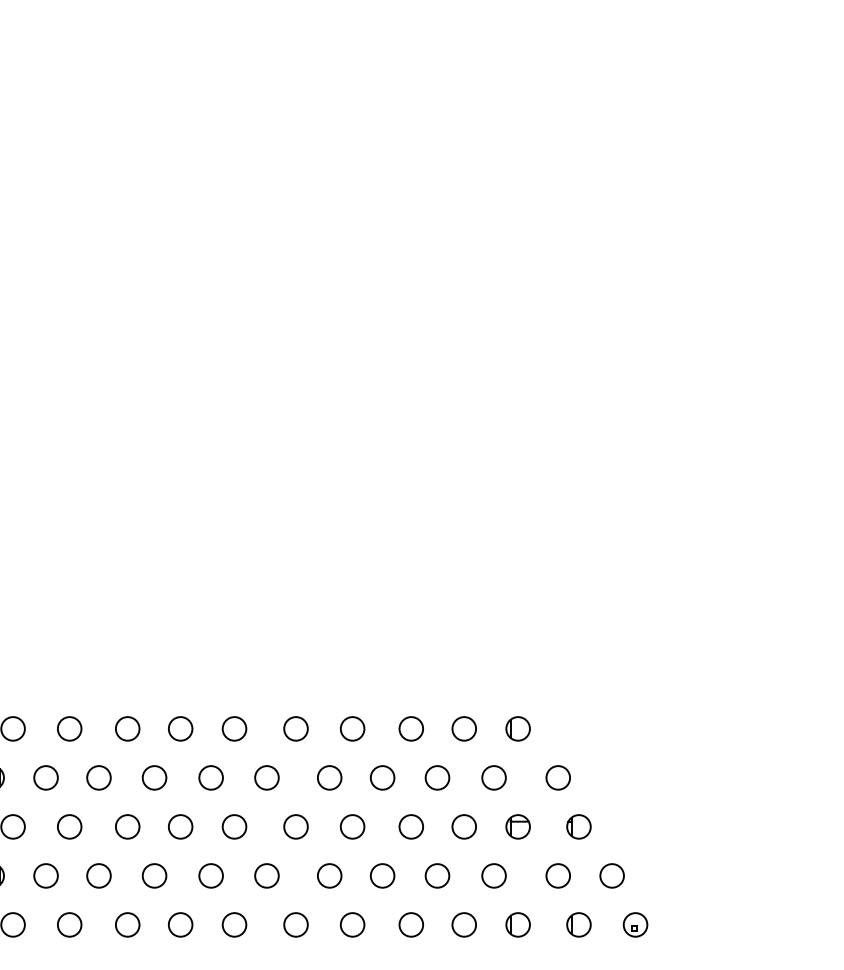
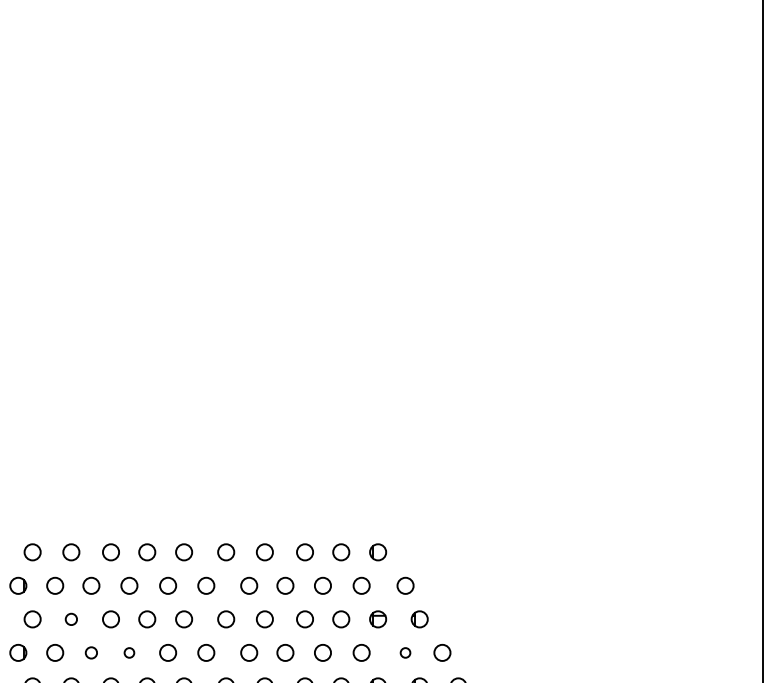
circle: (69, 827) -> (71, 619), size x0.7
circle: (99, 875) -> (91, 652), size x0.7
circle: (154, 875) -> (129, 652), size x0.6
circle: (558, 875) -> (405, 652), size x0.6

